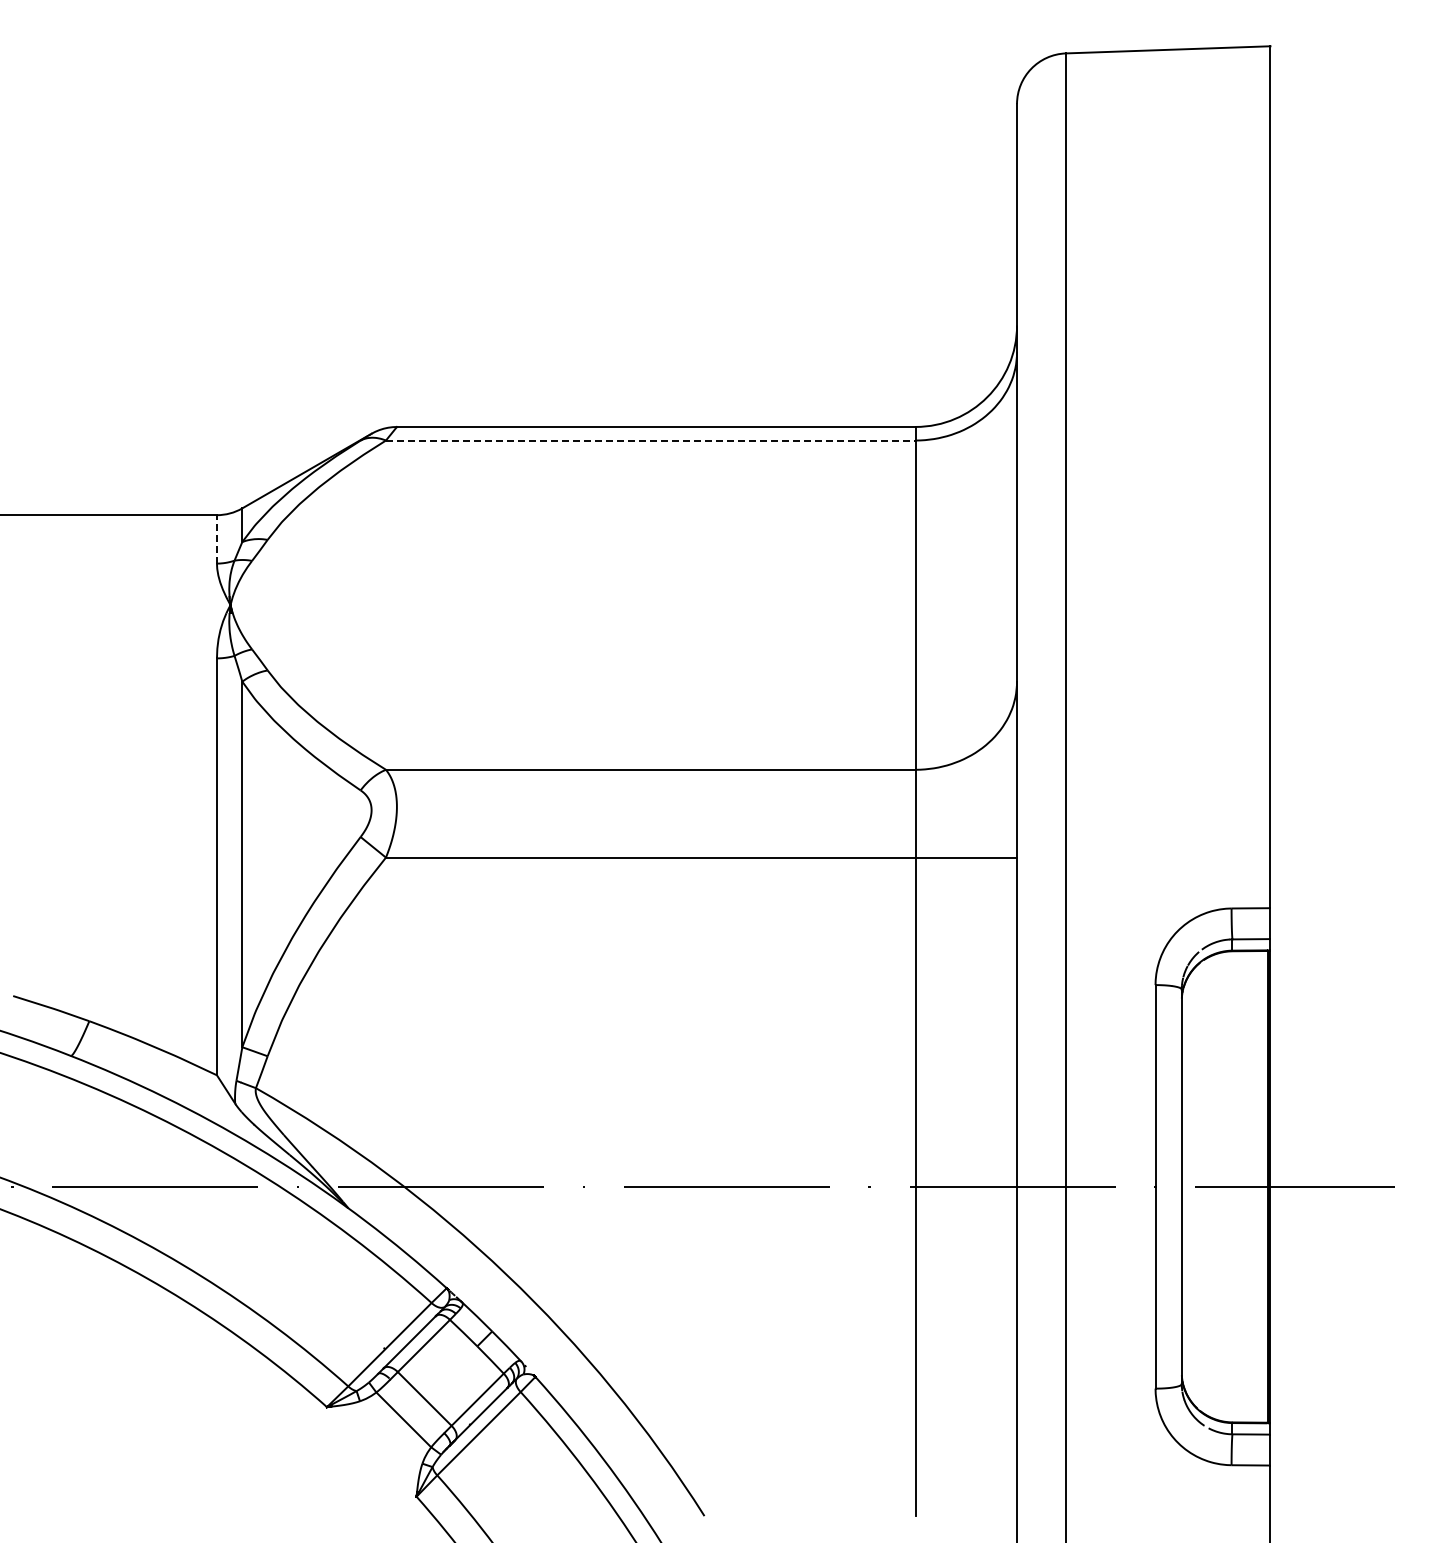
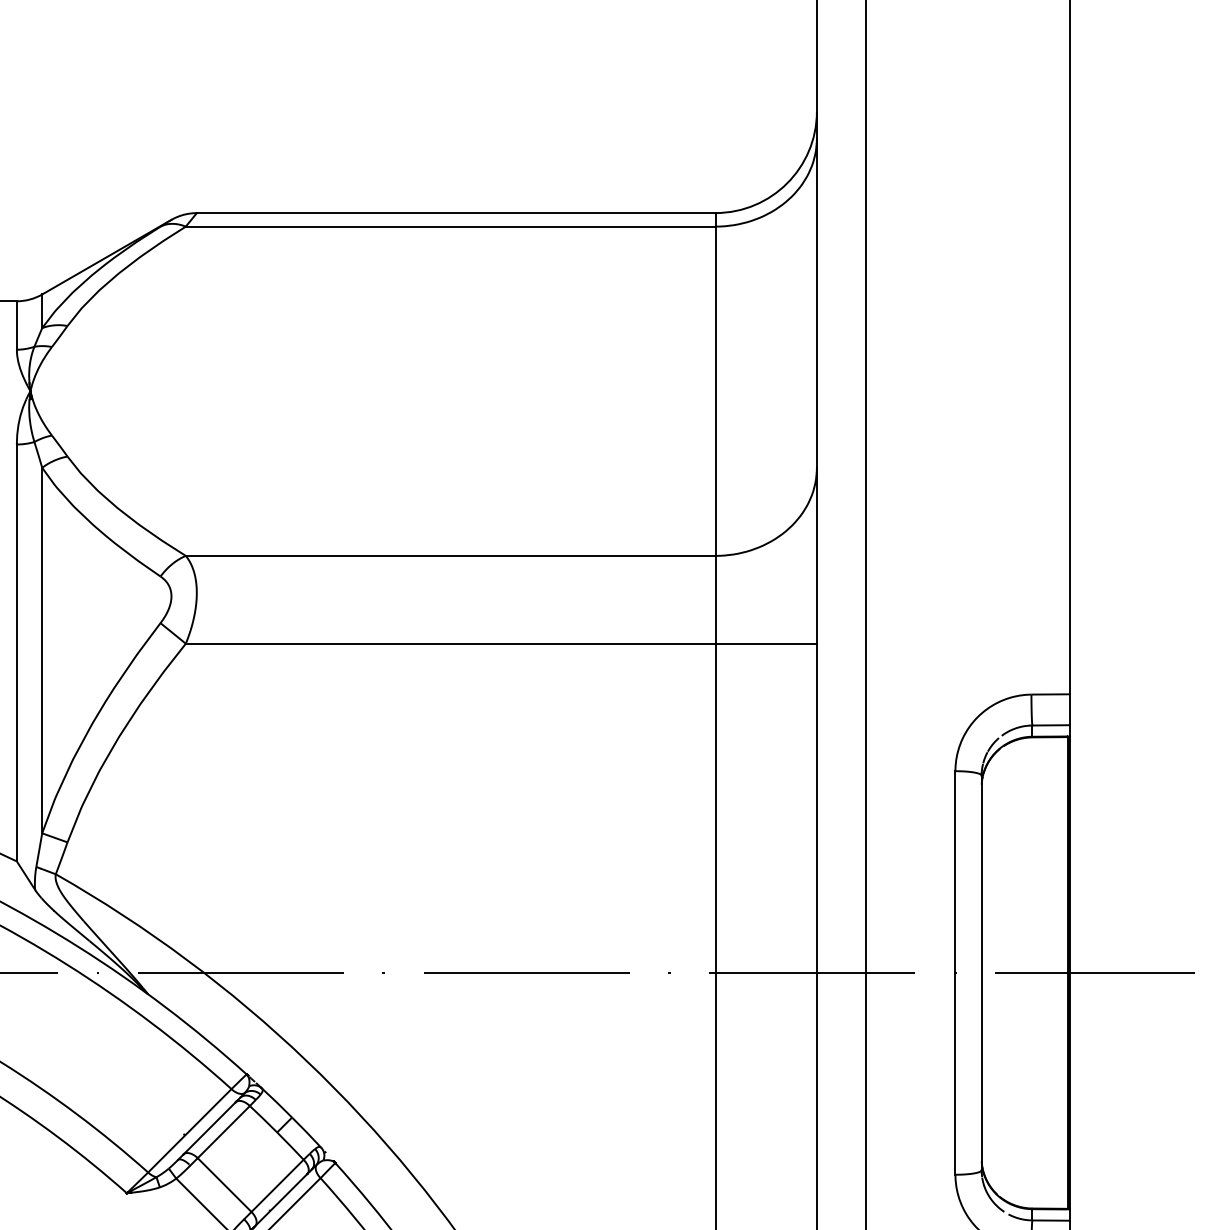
line: (650, 440) -> (450, 226), dashed -> solid
line: (216, 538) -> (16, 324), dashed -> solid

